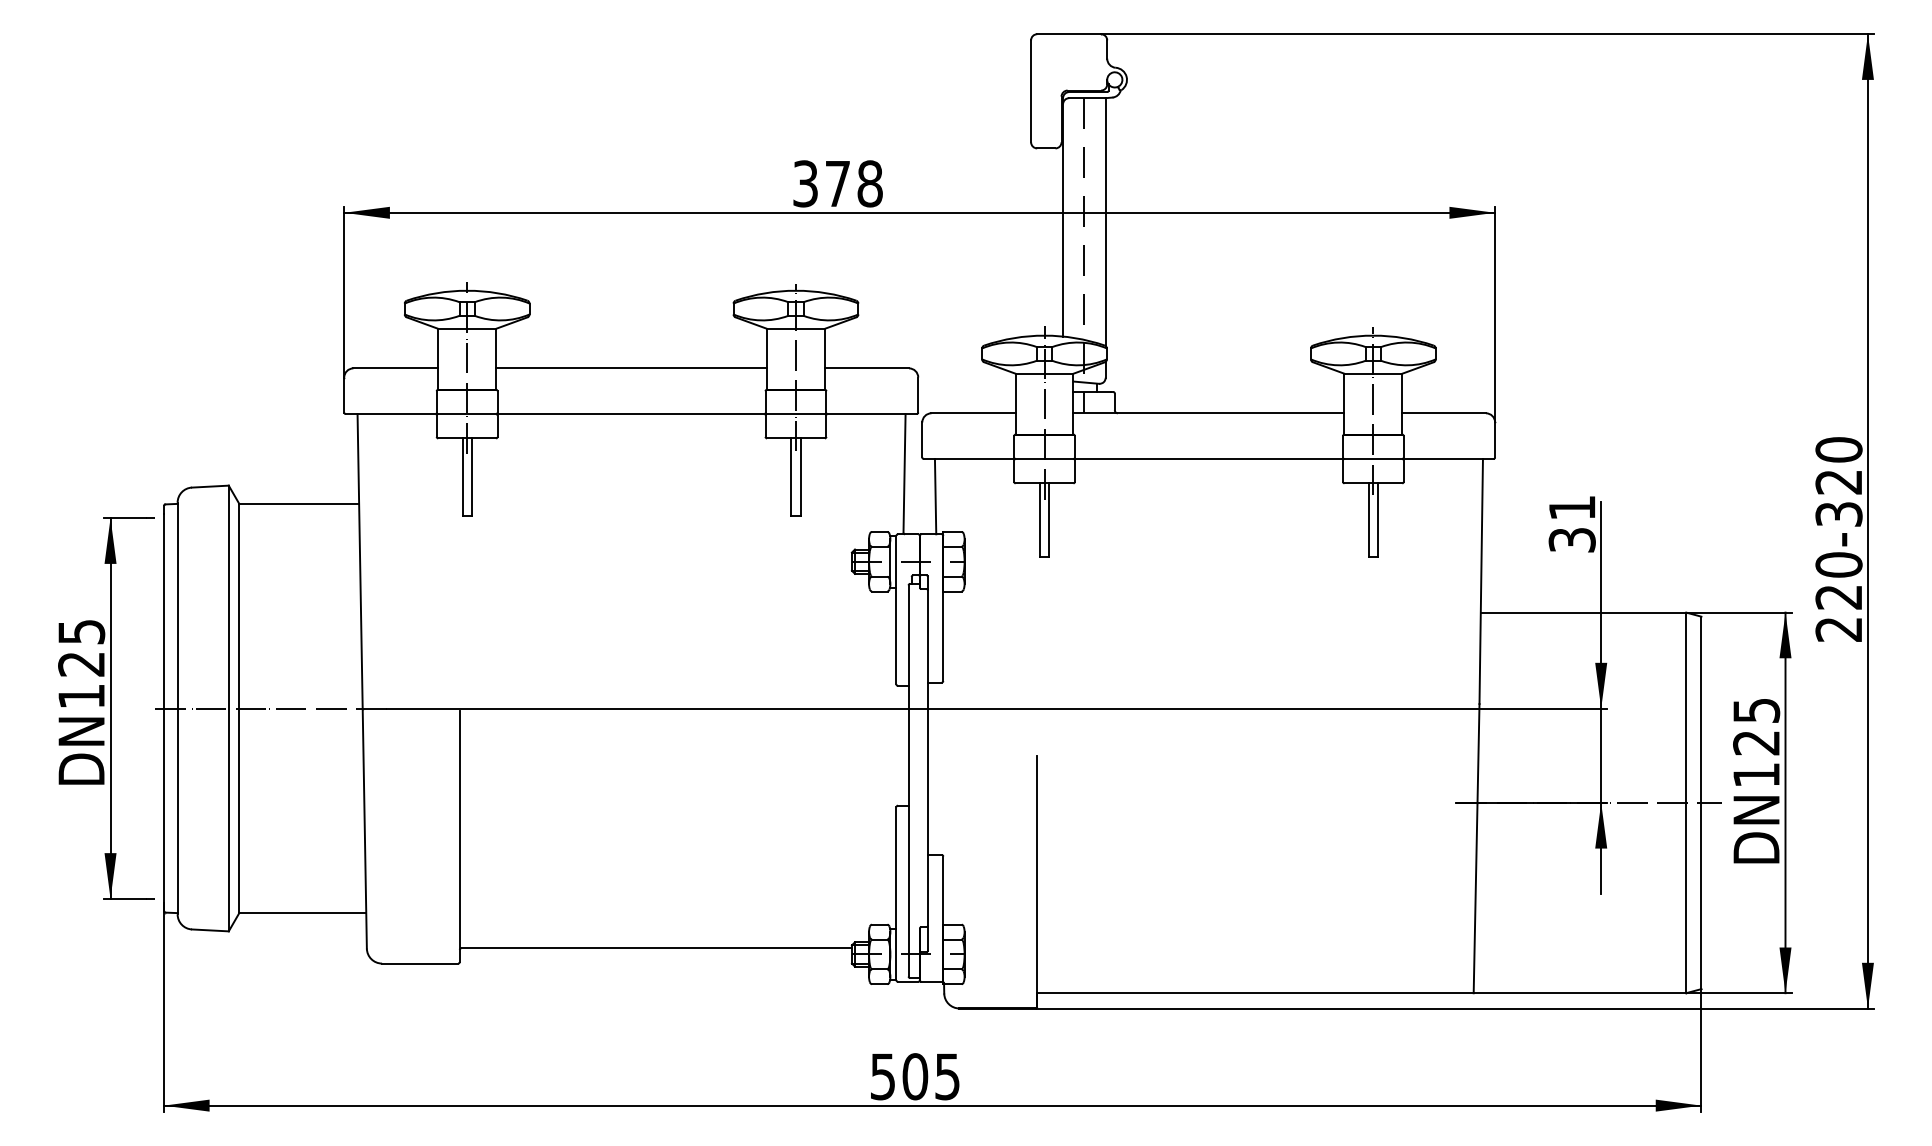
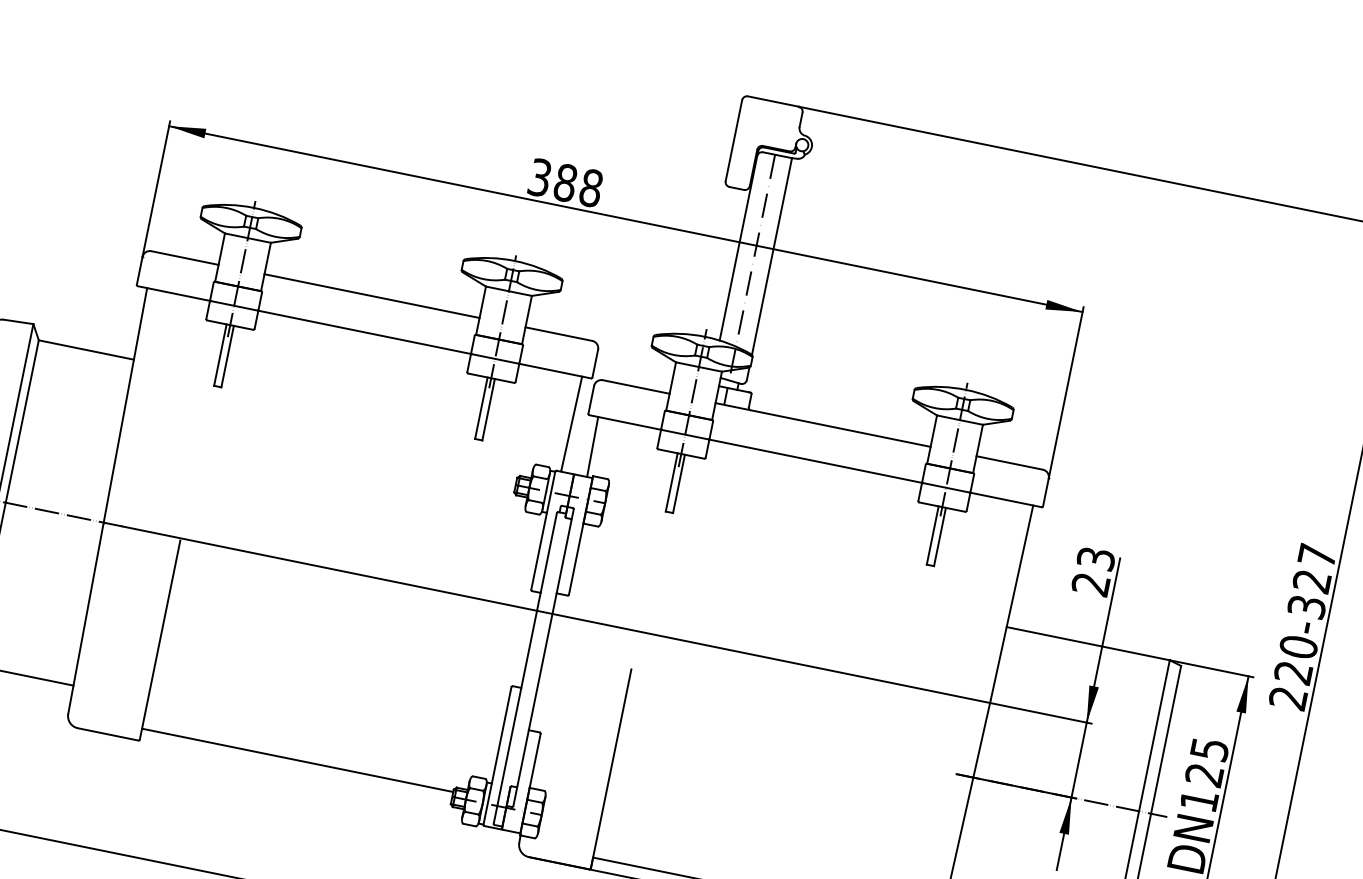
text: (837, 183) -> (565, 182), 378 -> 388
text: (1838, 449) -> (1316, 555), 320 -> 327
text: (1571, 523) -> (1093, 571), 31 -> 23

